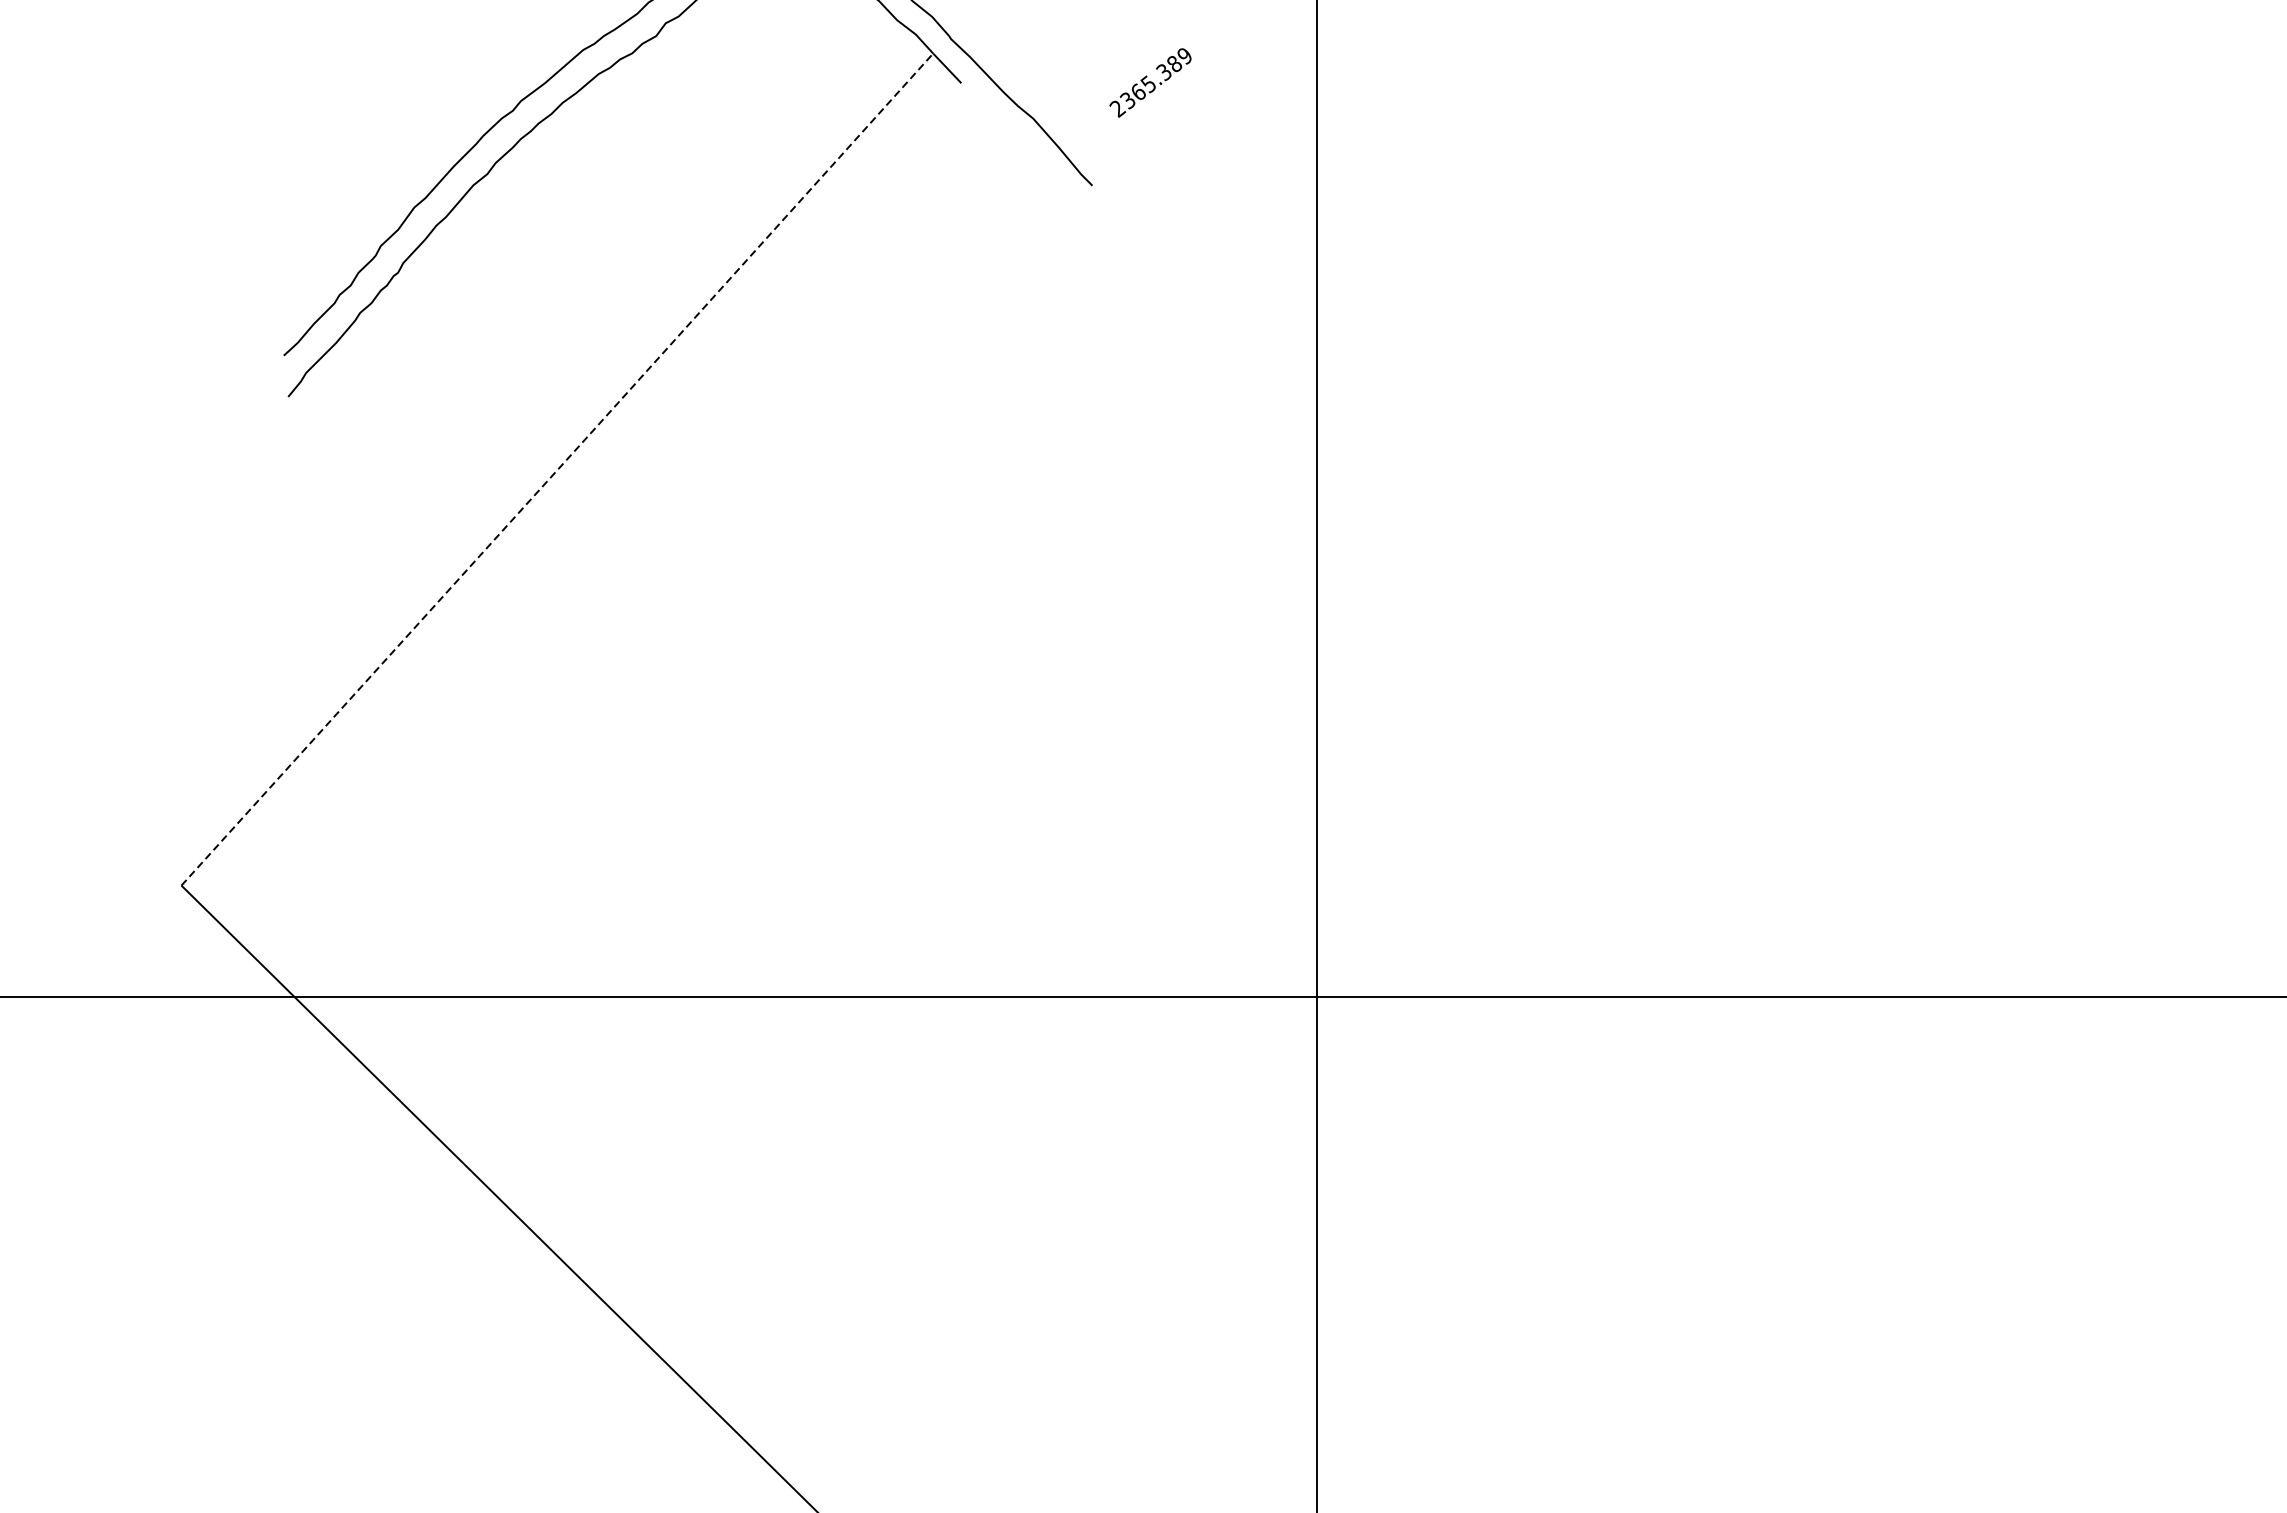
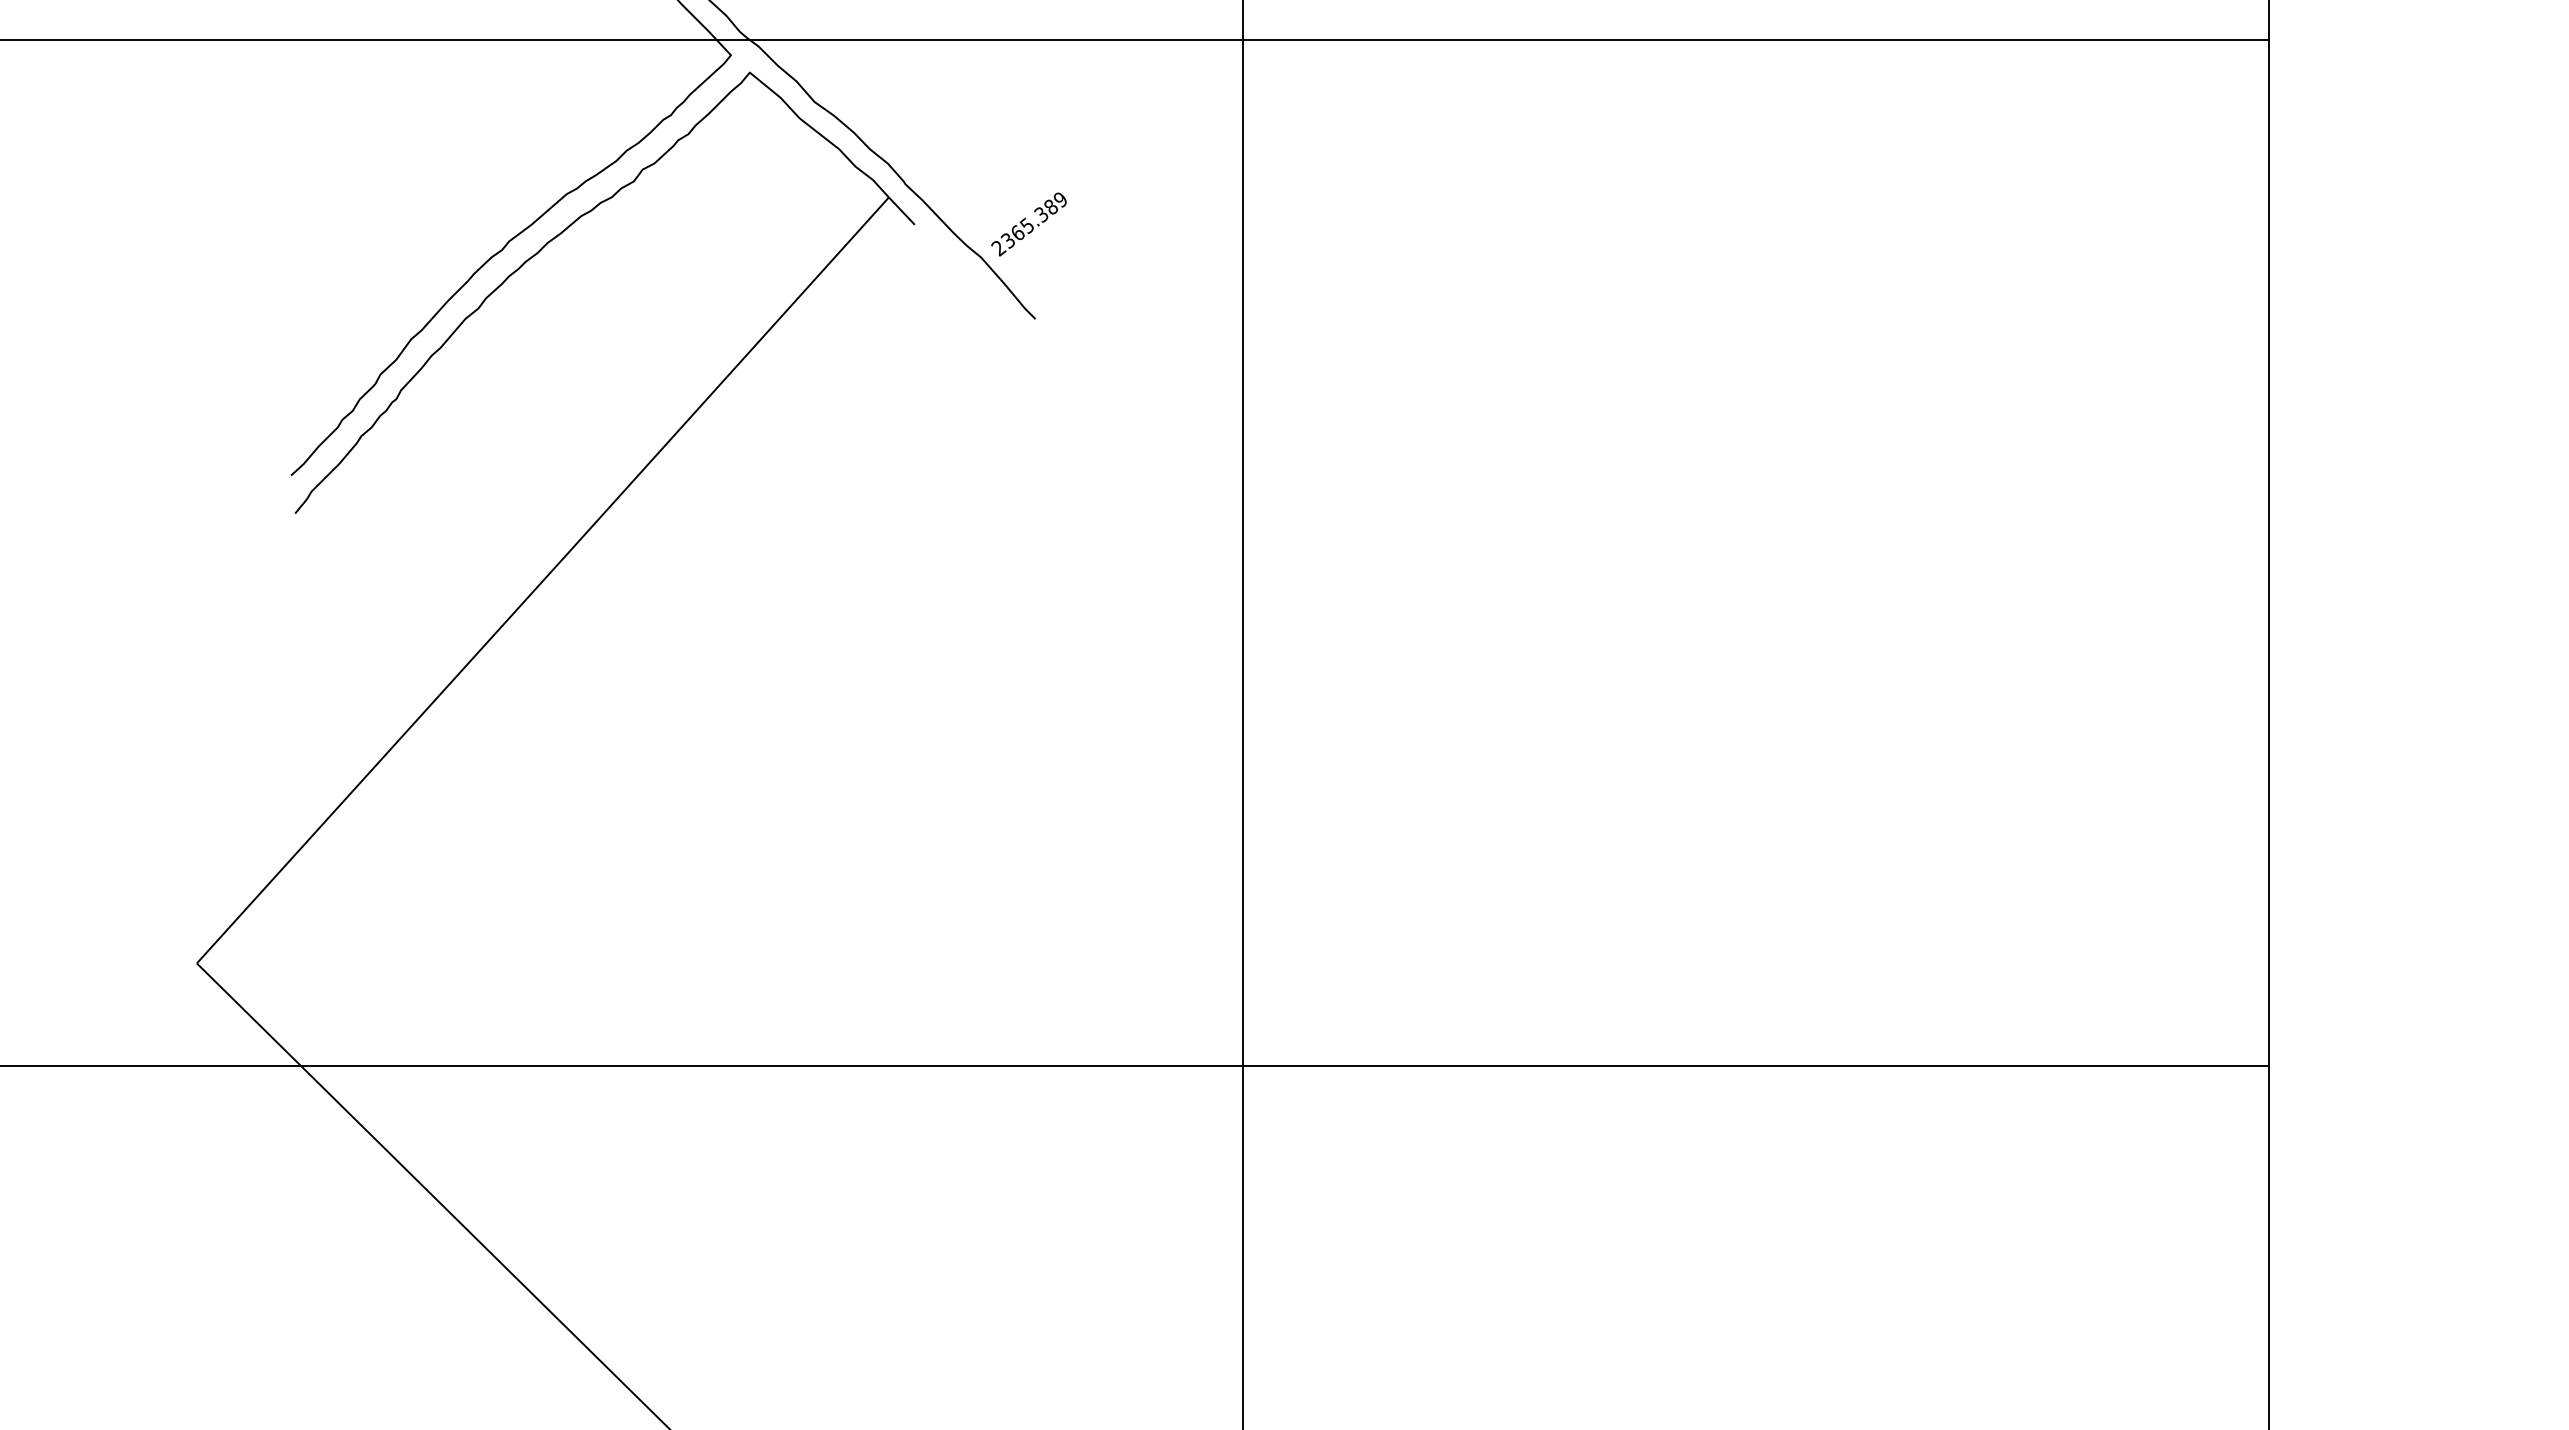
text: (1150, 82) -> (1028, 224), moved
line: (557, 468) -> (543, 579), dashed -> solid

